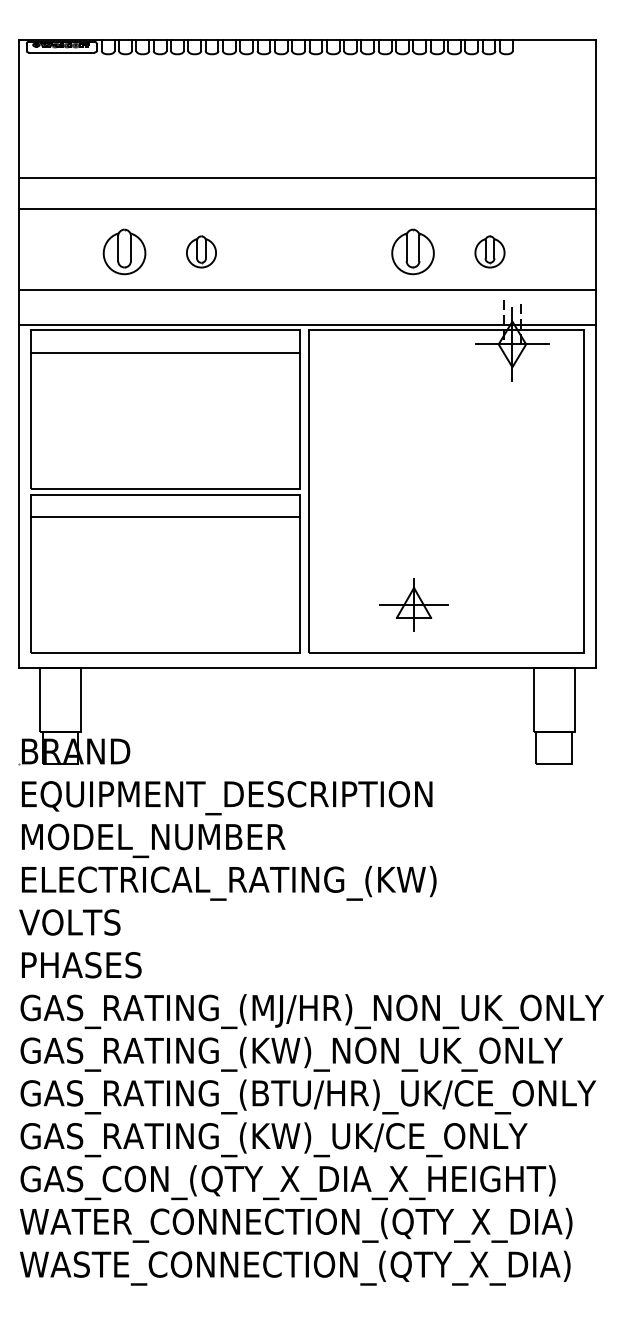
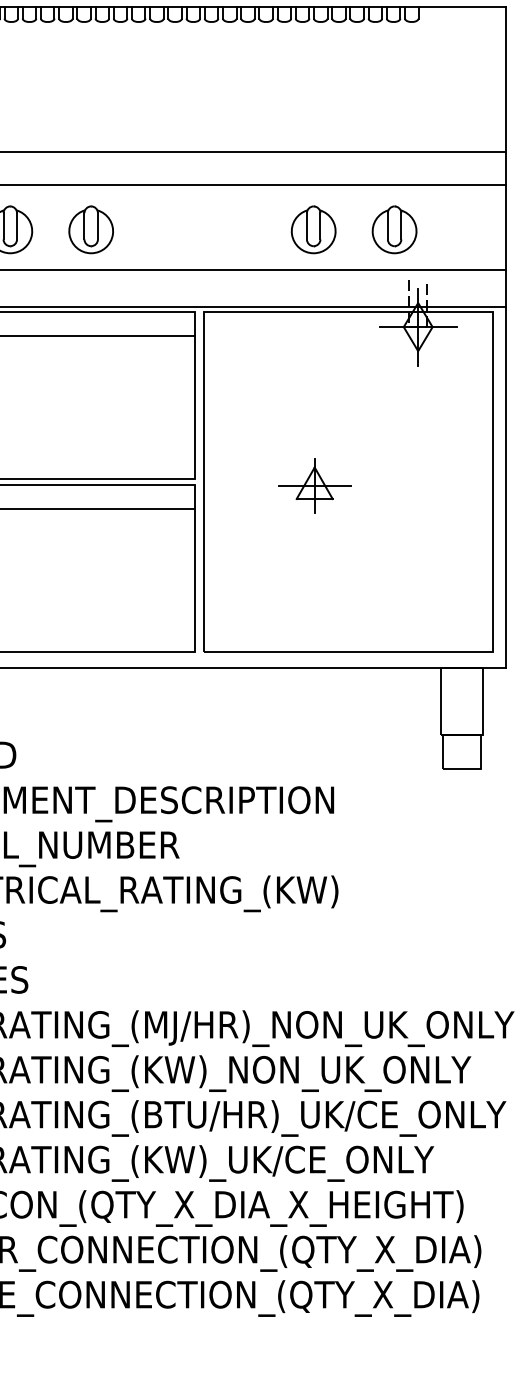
part: (201, 251) -> (91, 229), size x1.43
part: (489, 251) -> (394, 229), size x1.43
part: (413, 604) -> (314, 484), moved

